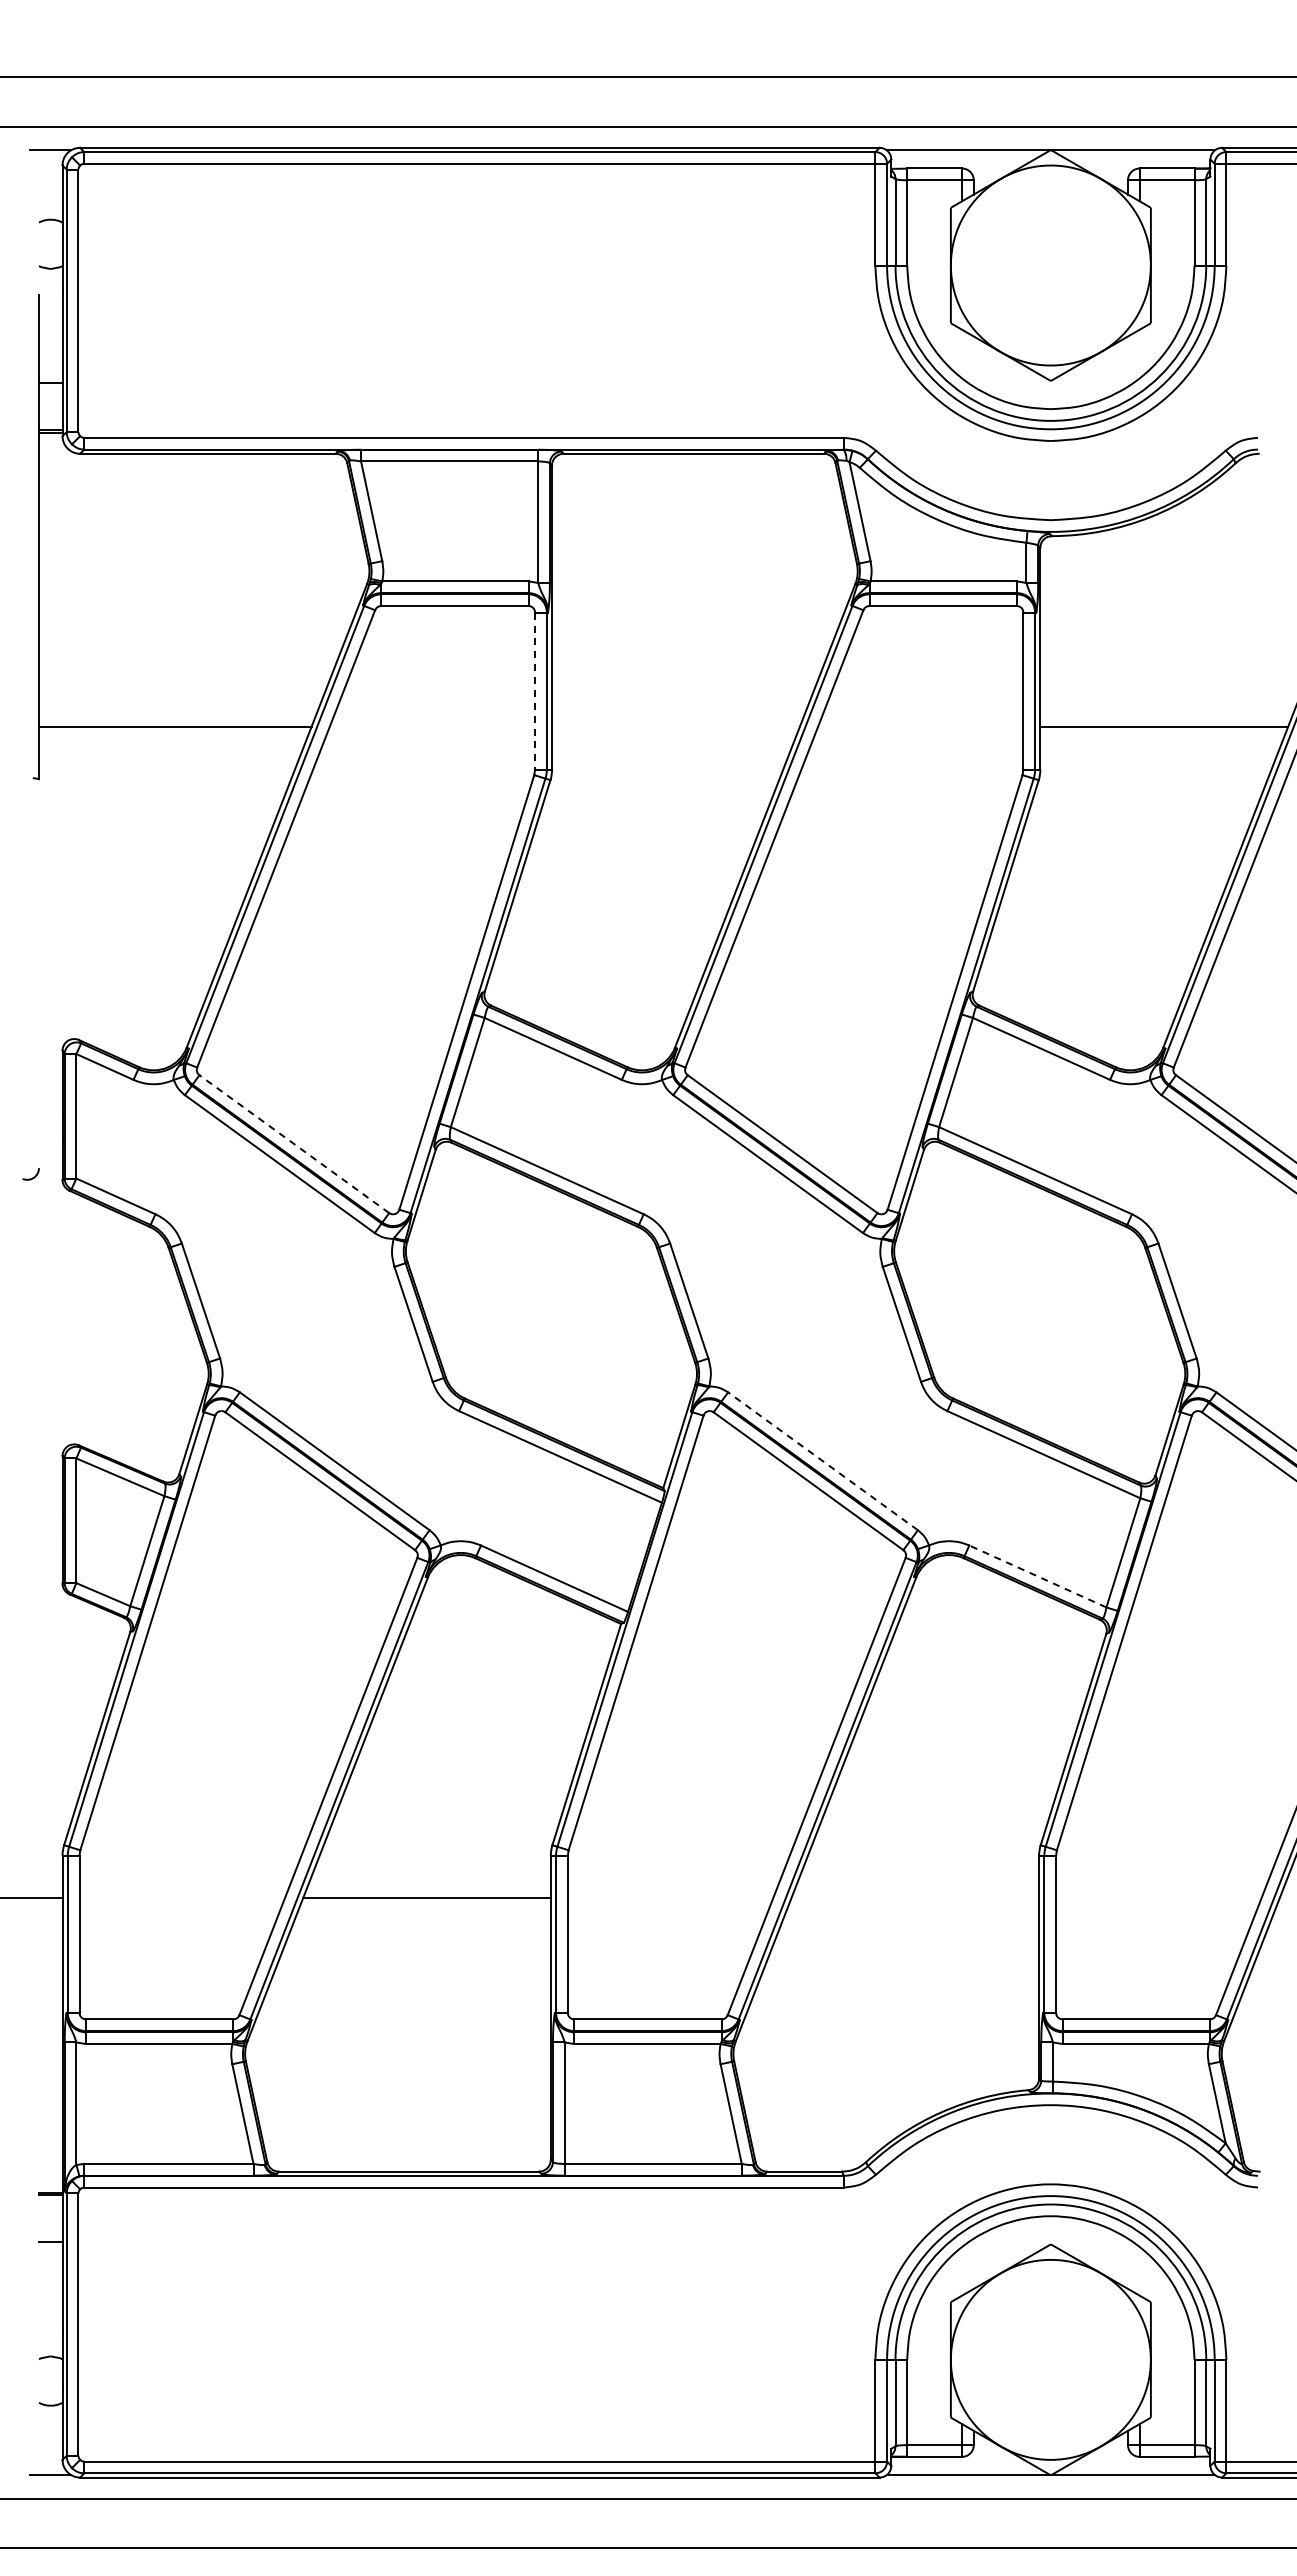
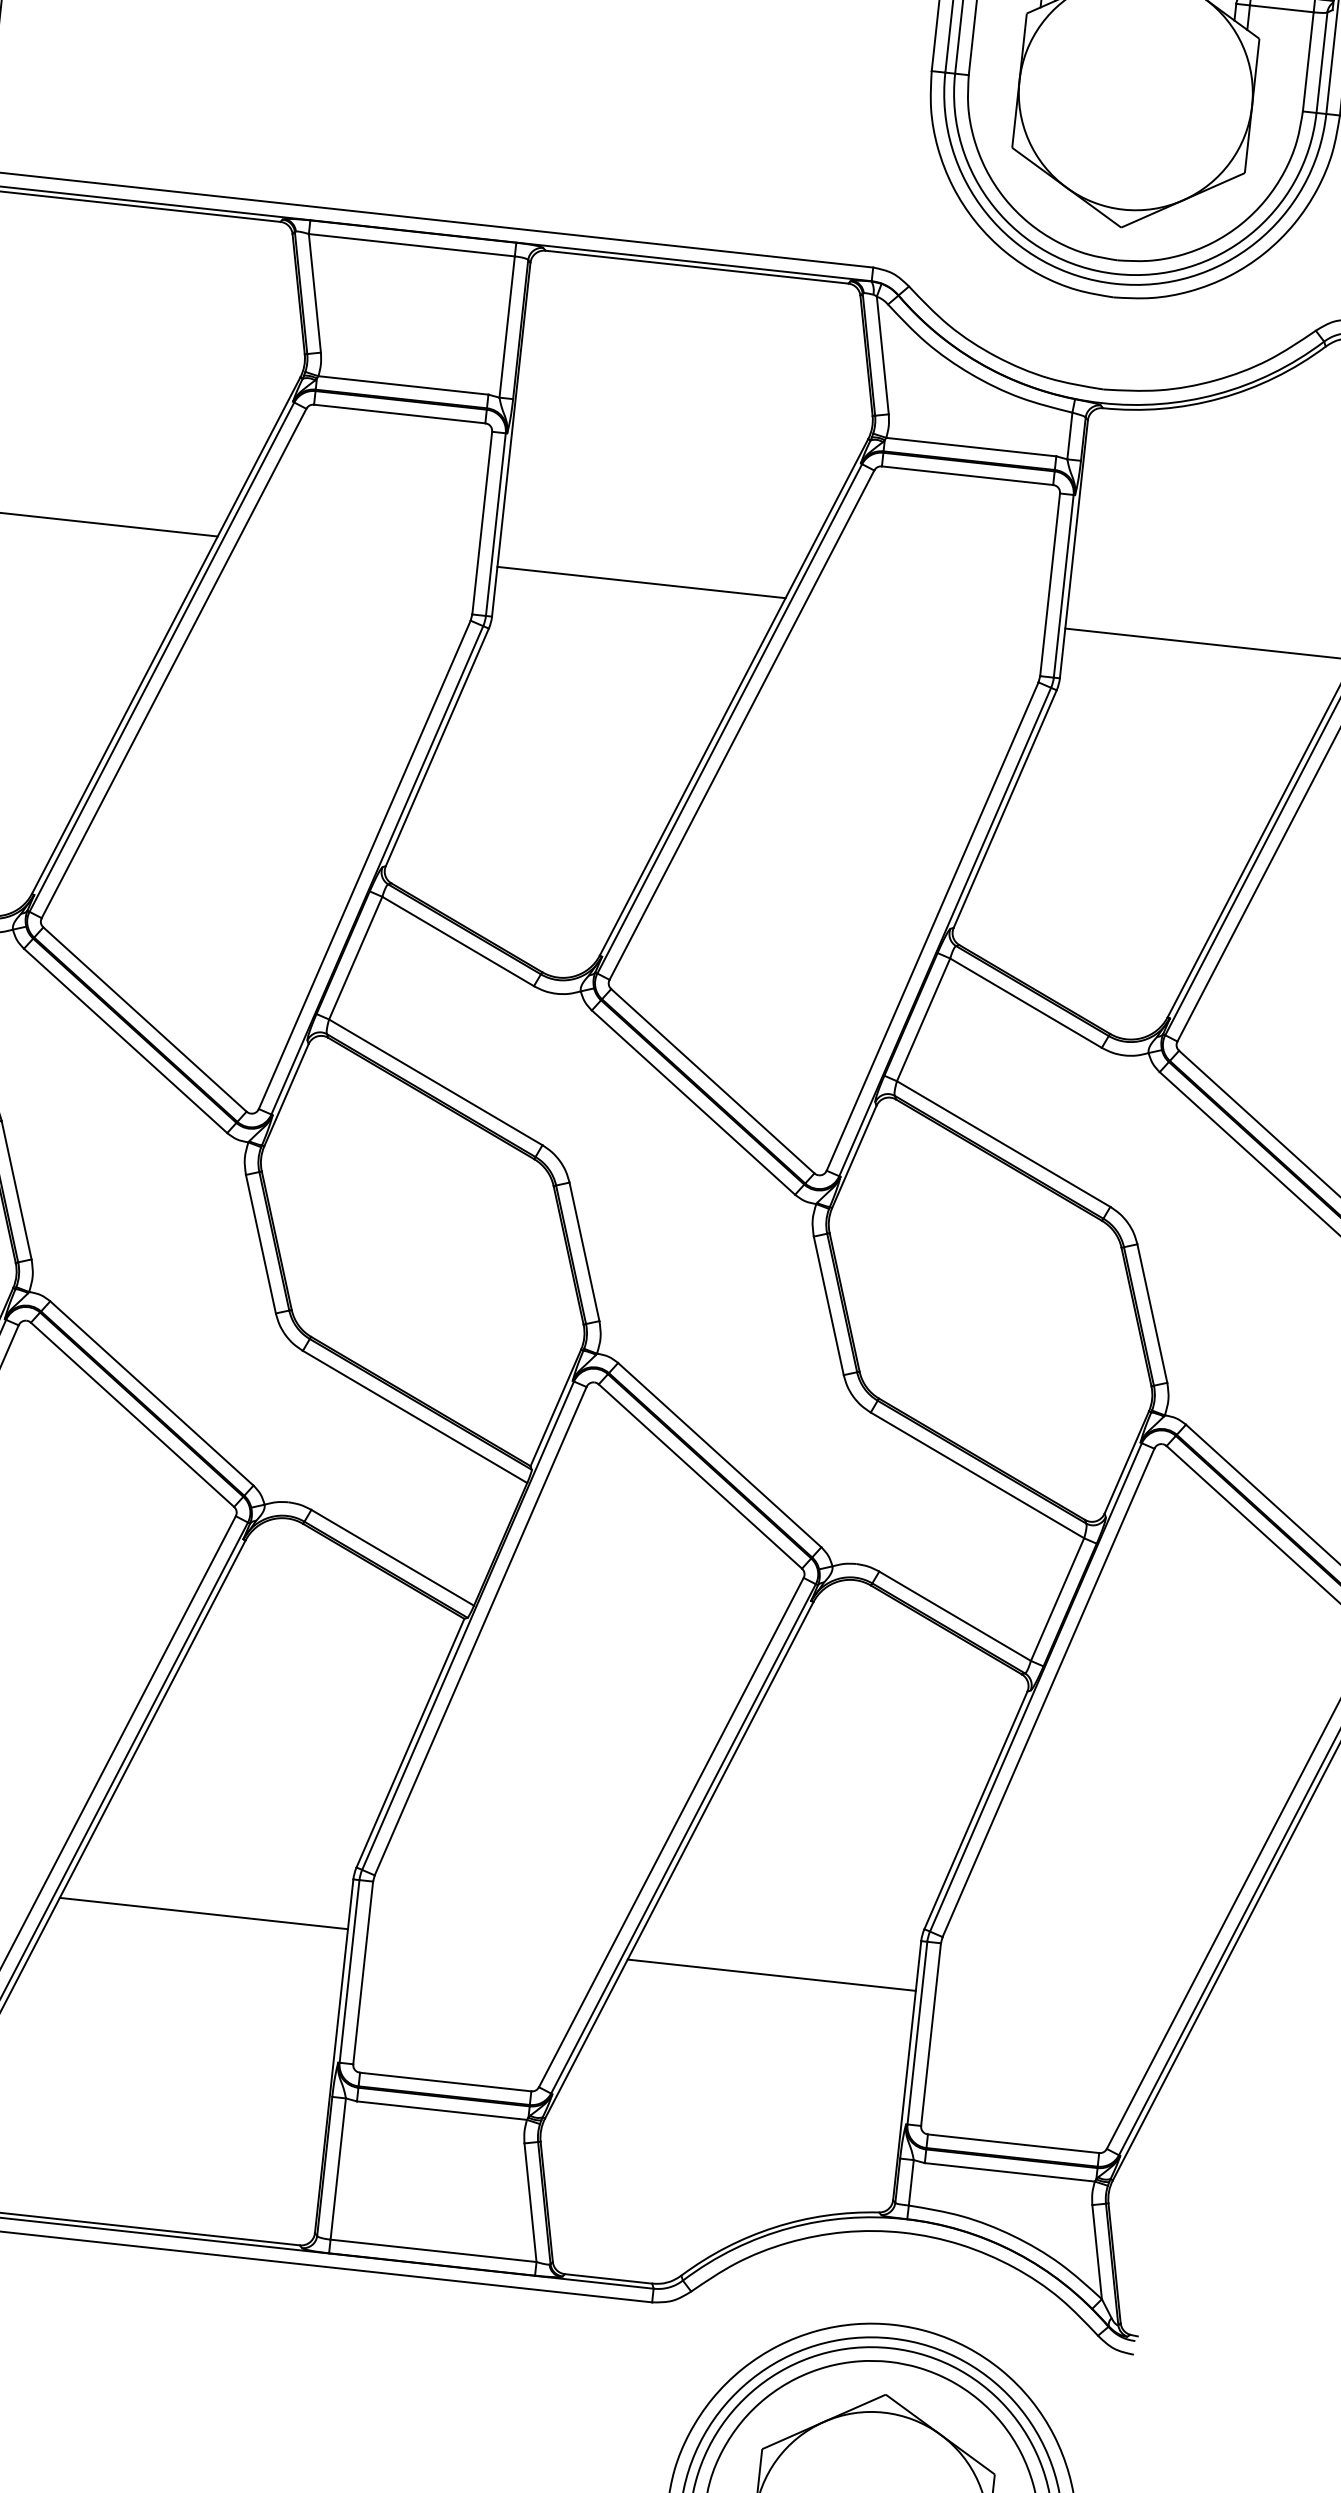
line: (535, 691) -> (482, 523), dashed -> solid
line: (675, 726) -> (641, 581), added
line: (293, 1143) -> (144, 1018), dashed -> solid
line: (822, 1461) -> (719, 1455), dashed -> solid
line: (1037, 1576) -> (954, 1616), dashed -> solid
line: (915, 1898) -> (772, 1975), added

